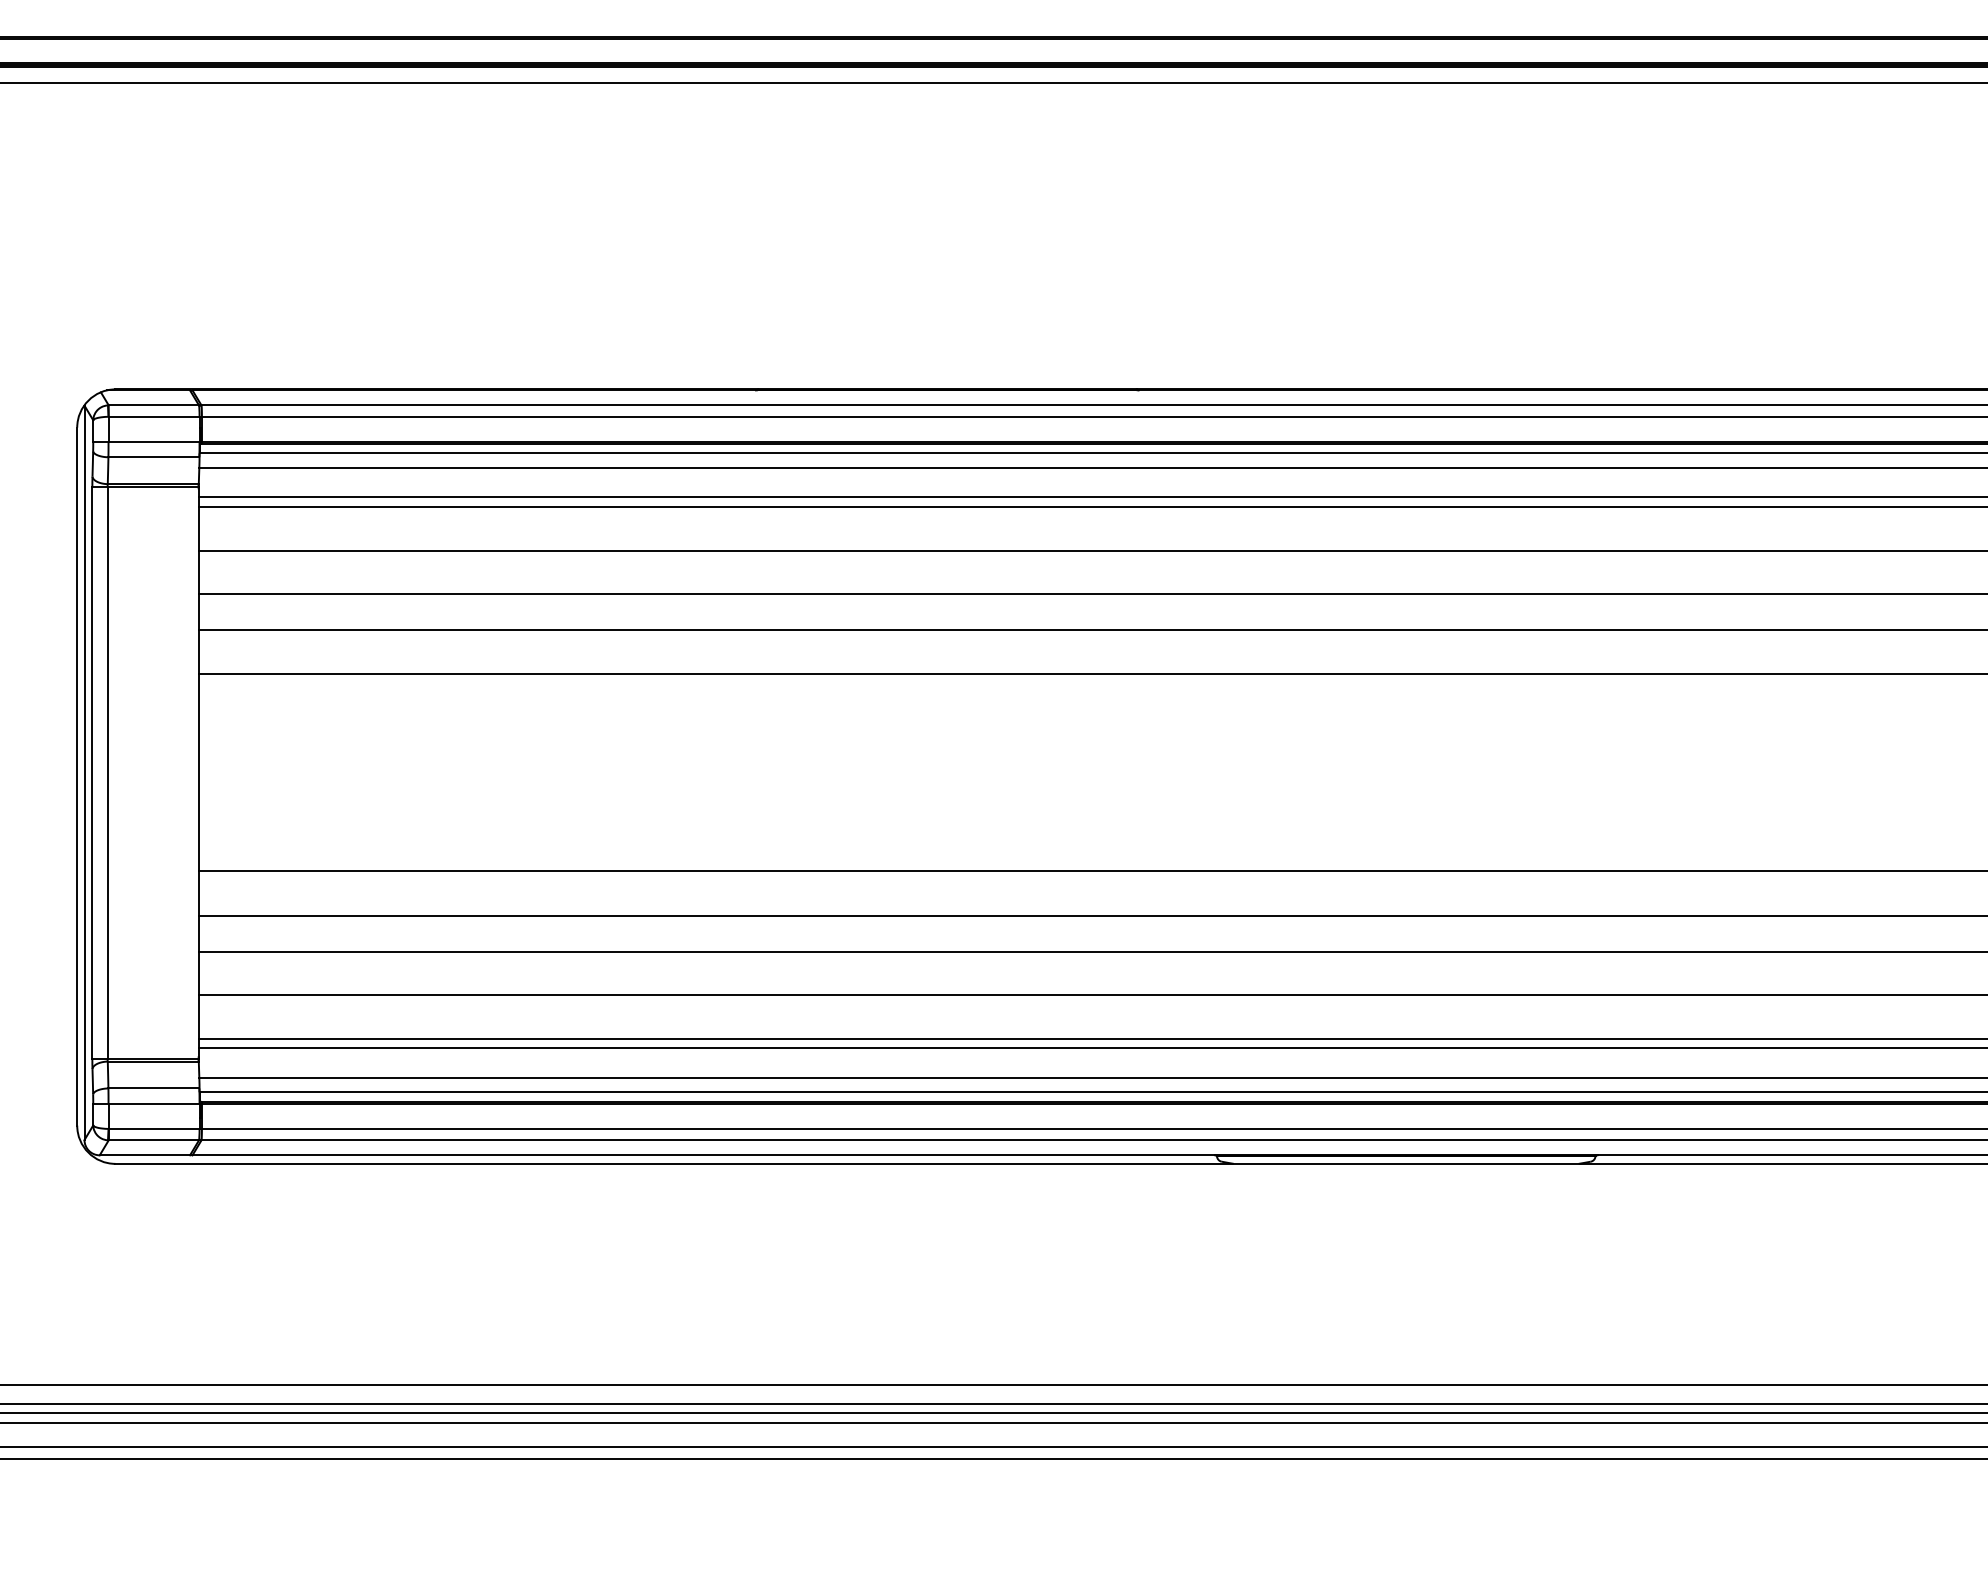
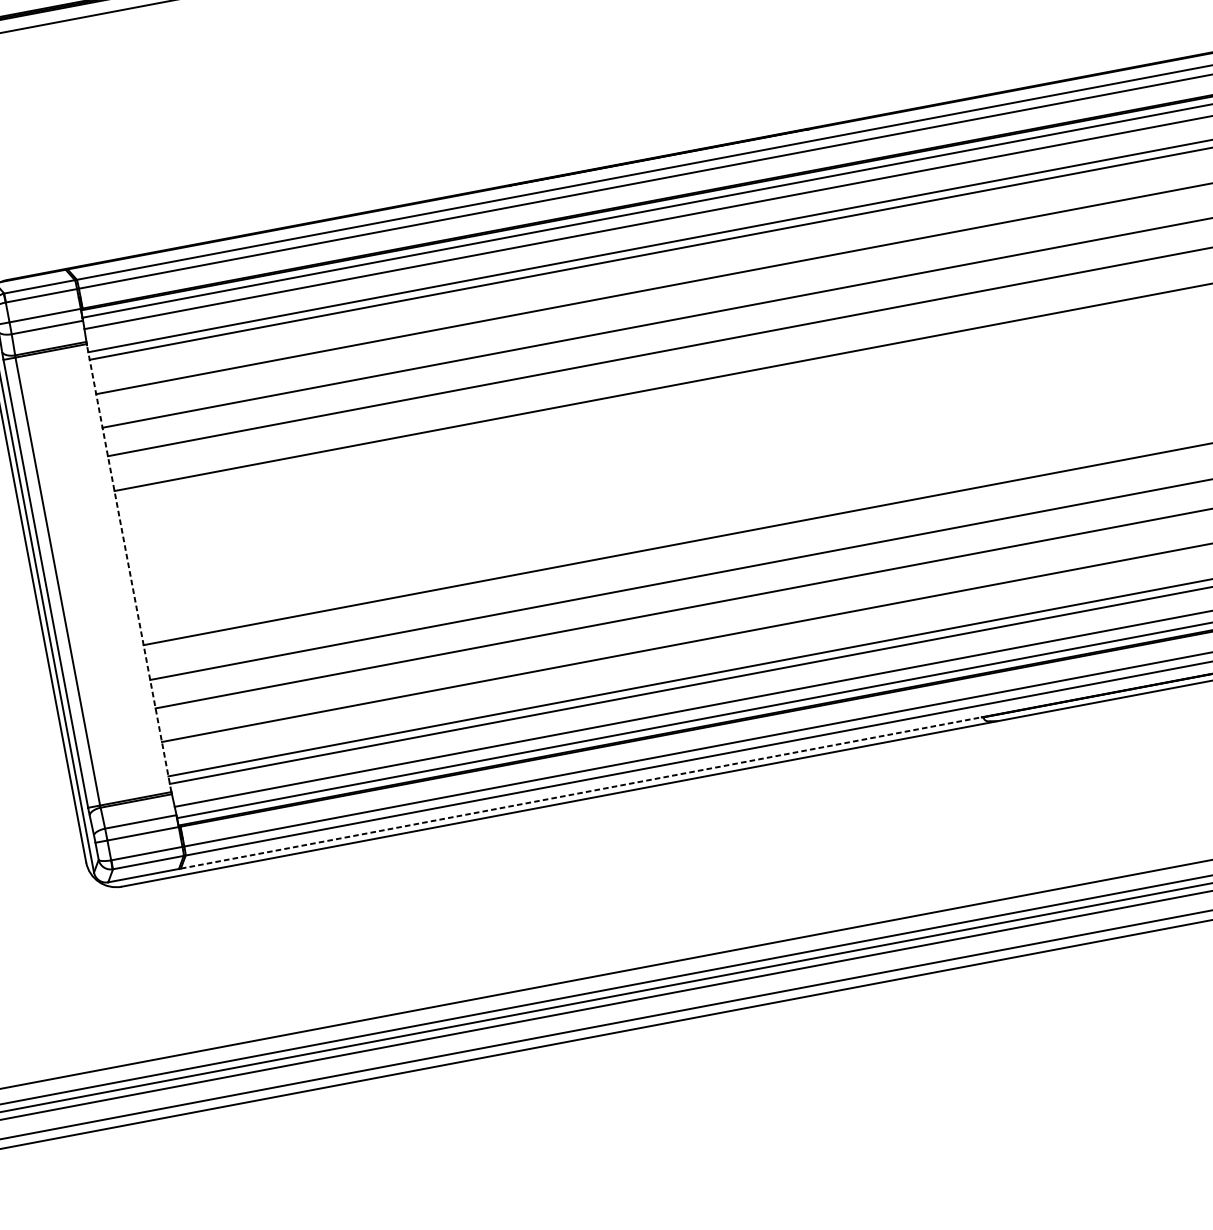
line: (198, 772) -> (128, 567), solid -> dashed
line: (704, 1155) -> (581, 792), solid -> dashed

